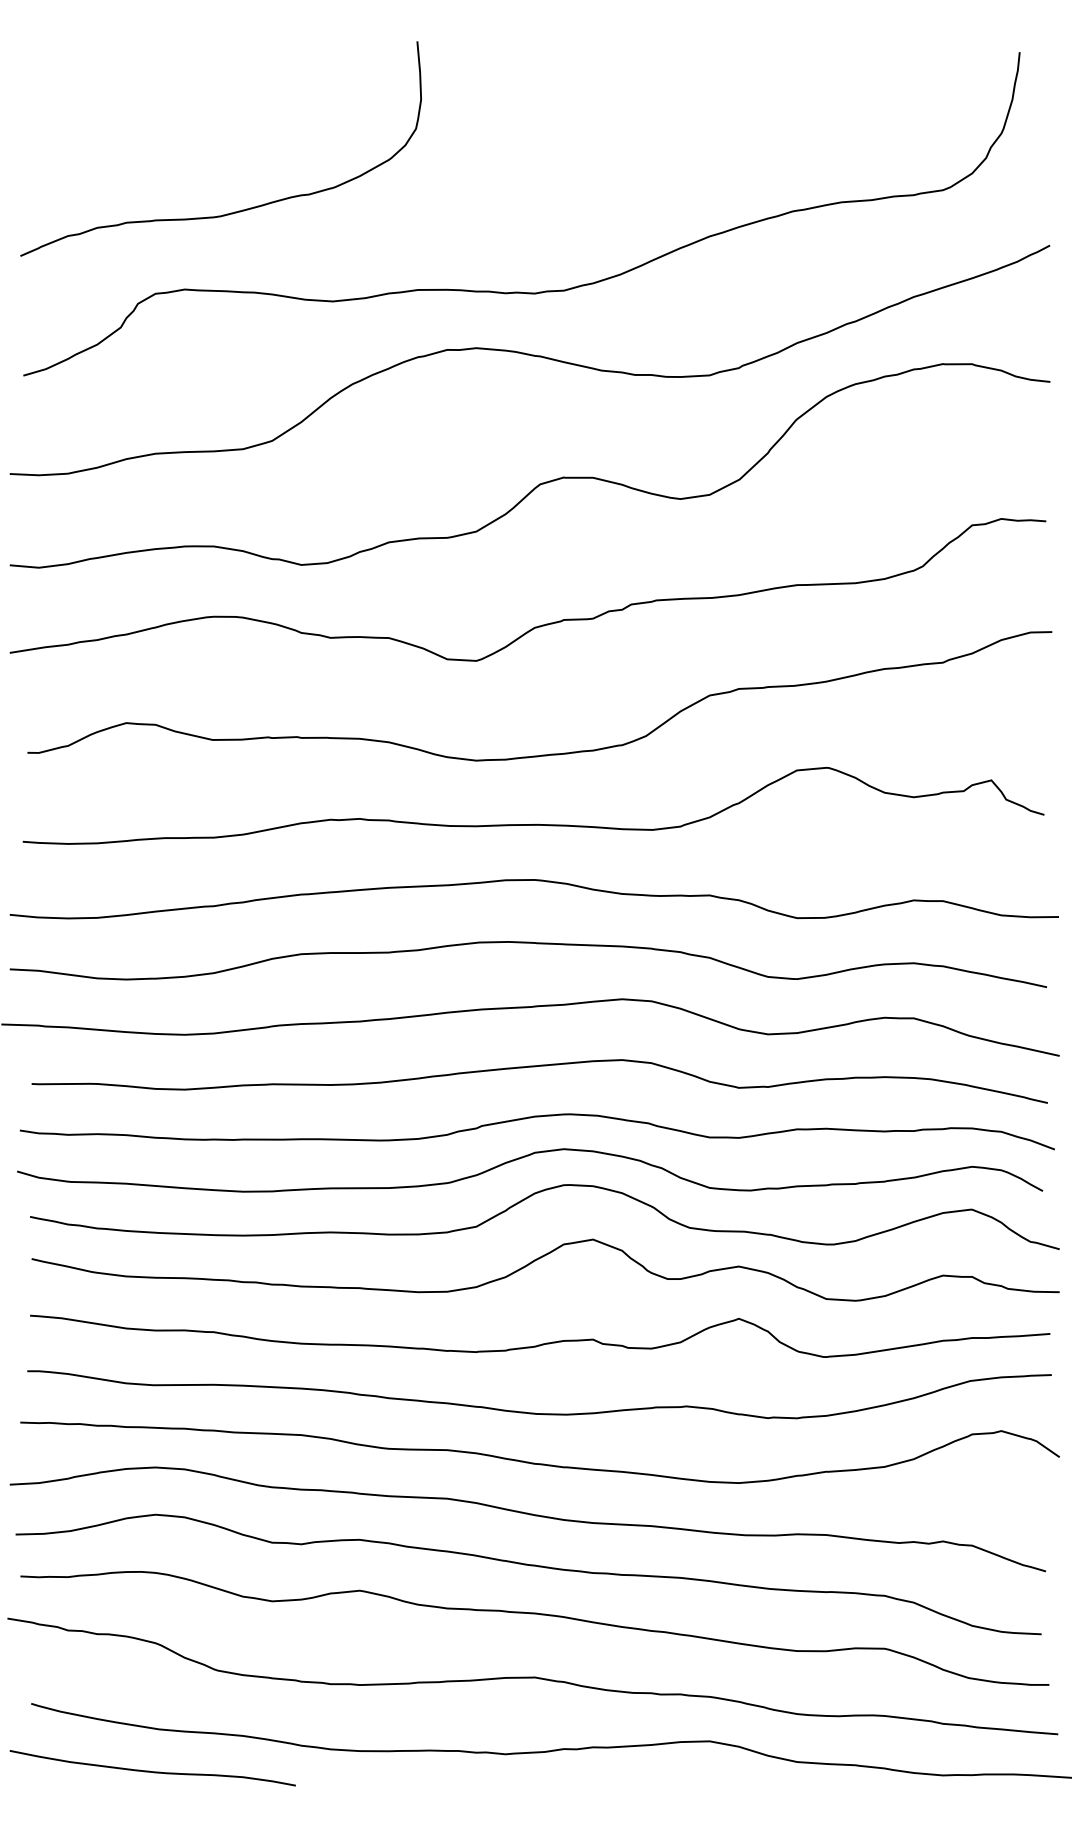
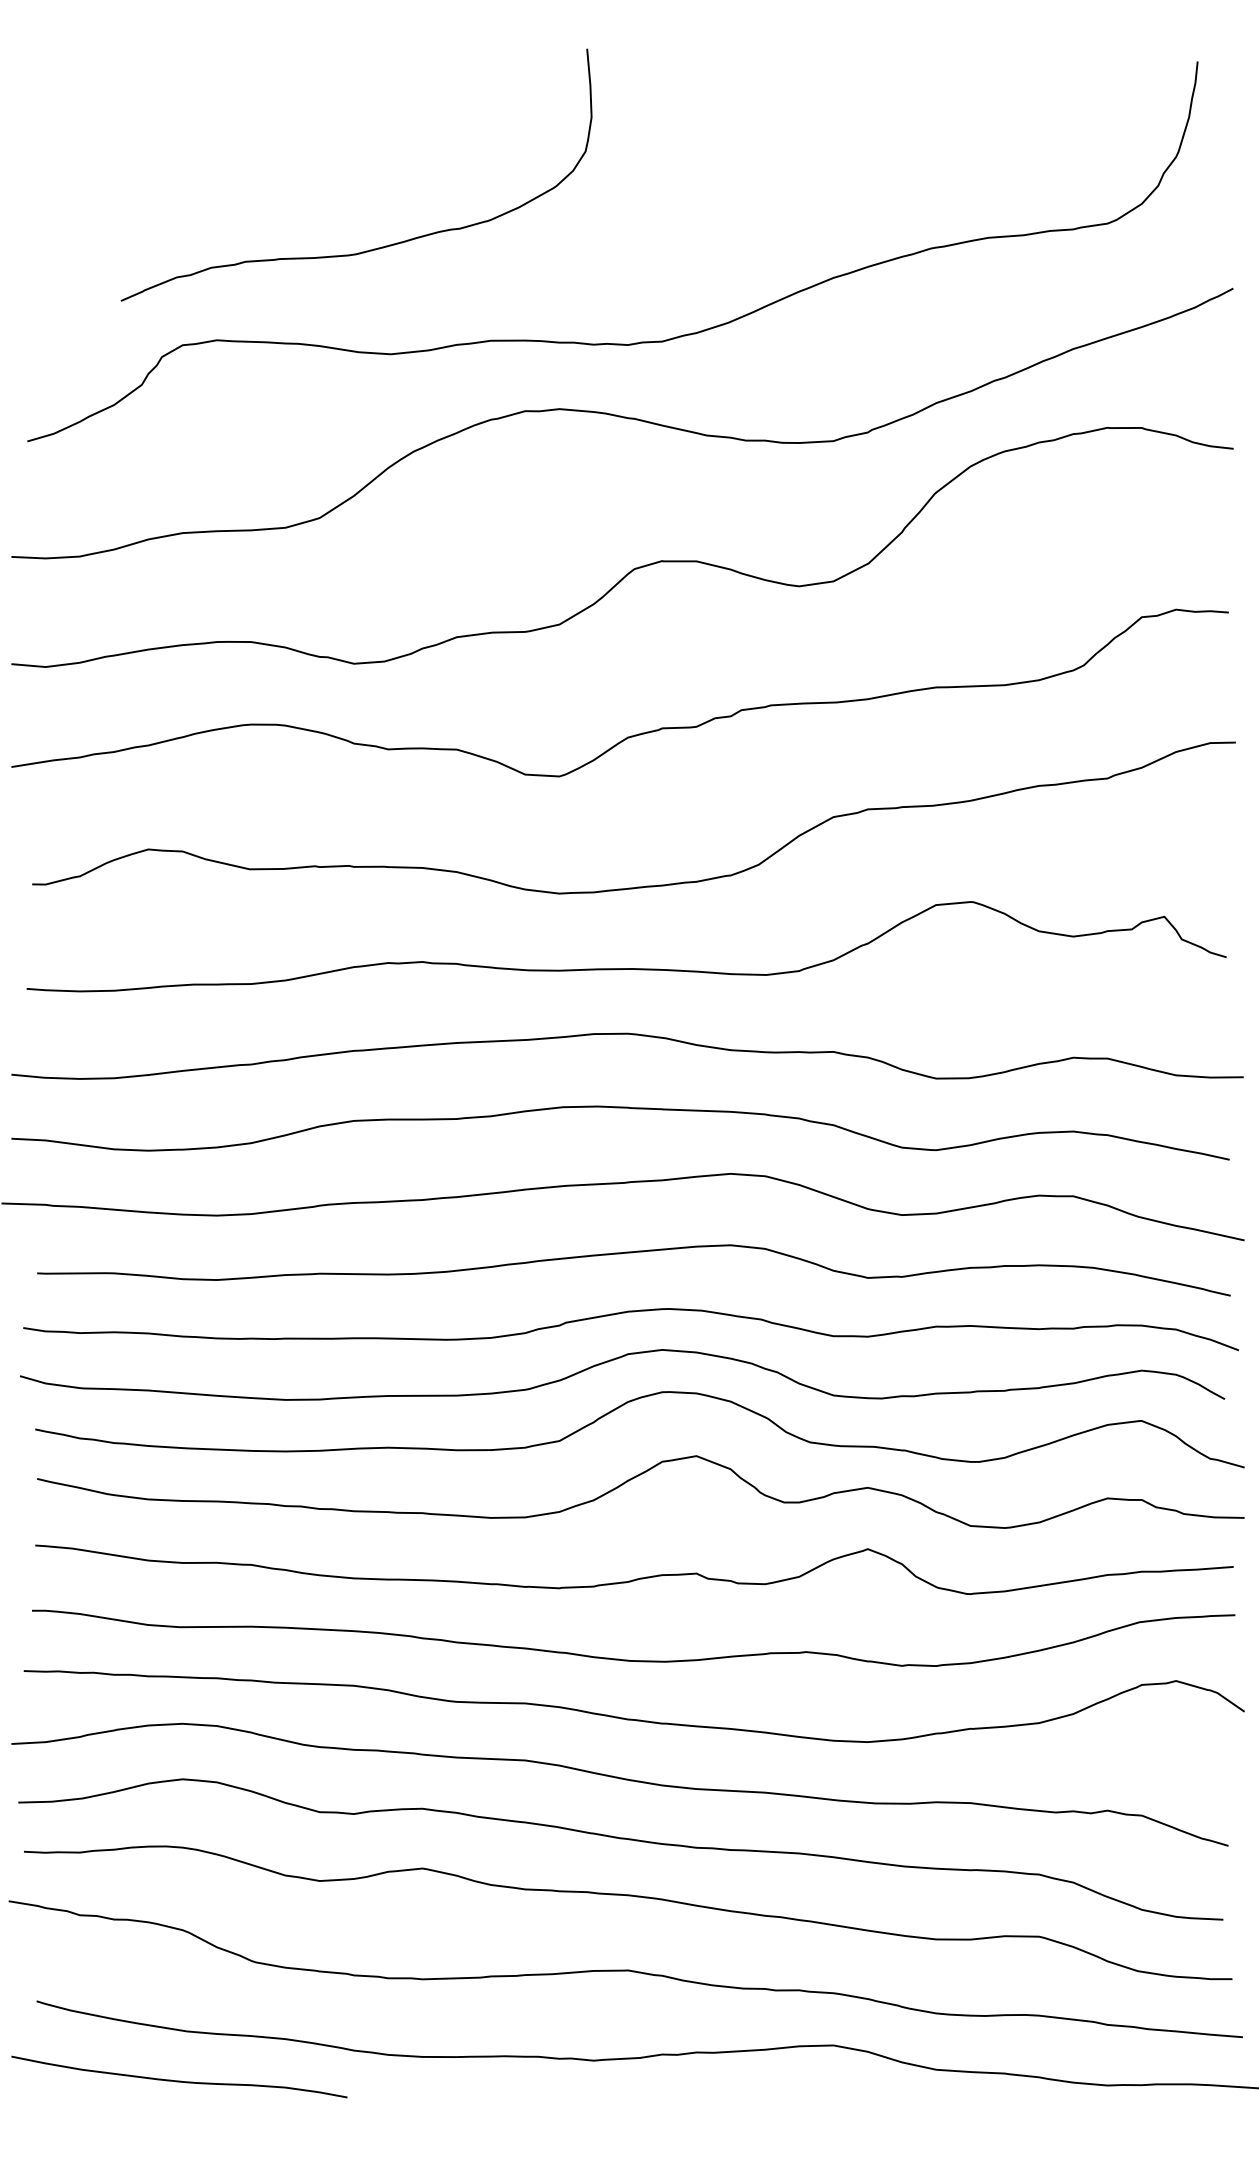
curve: (238, 210) -> (377, 247), moved

